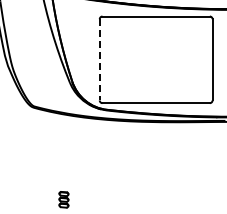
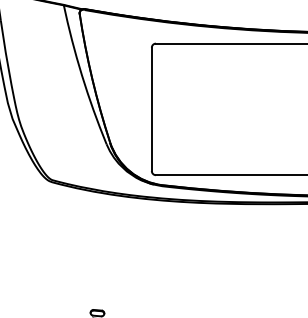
line: (99, 59) -> (151, 108), dashed -> solid

